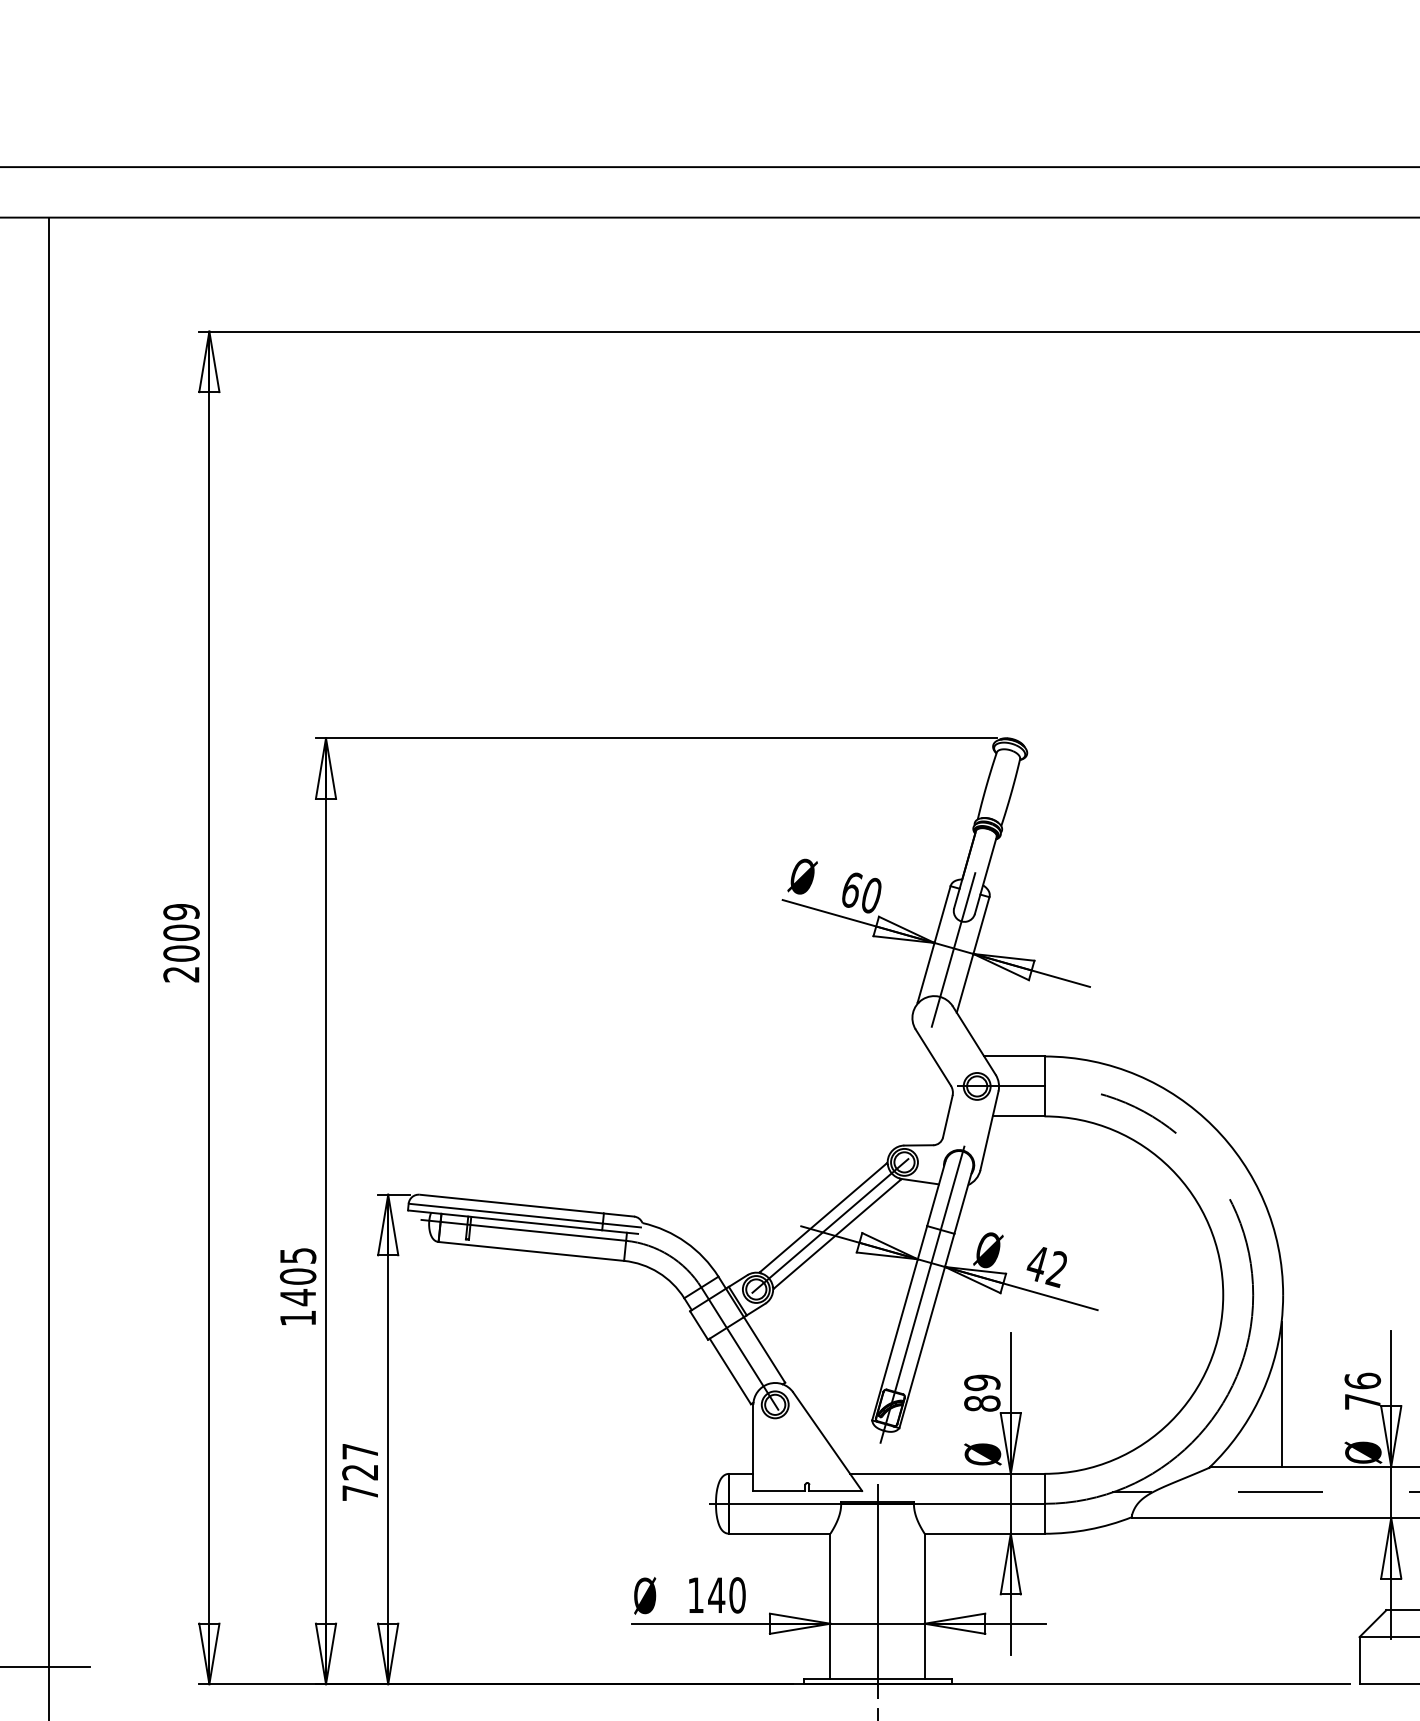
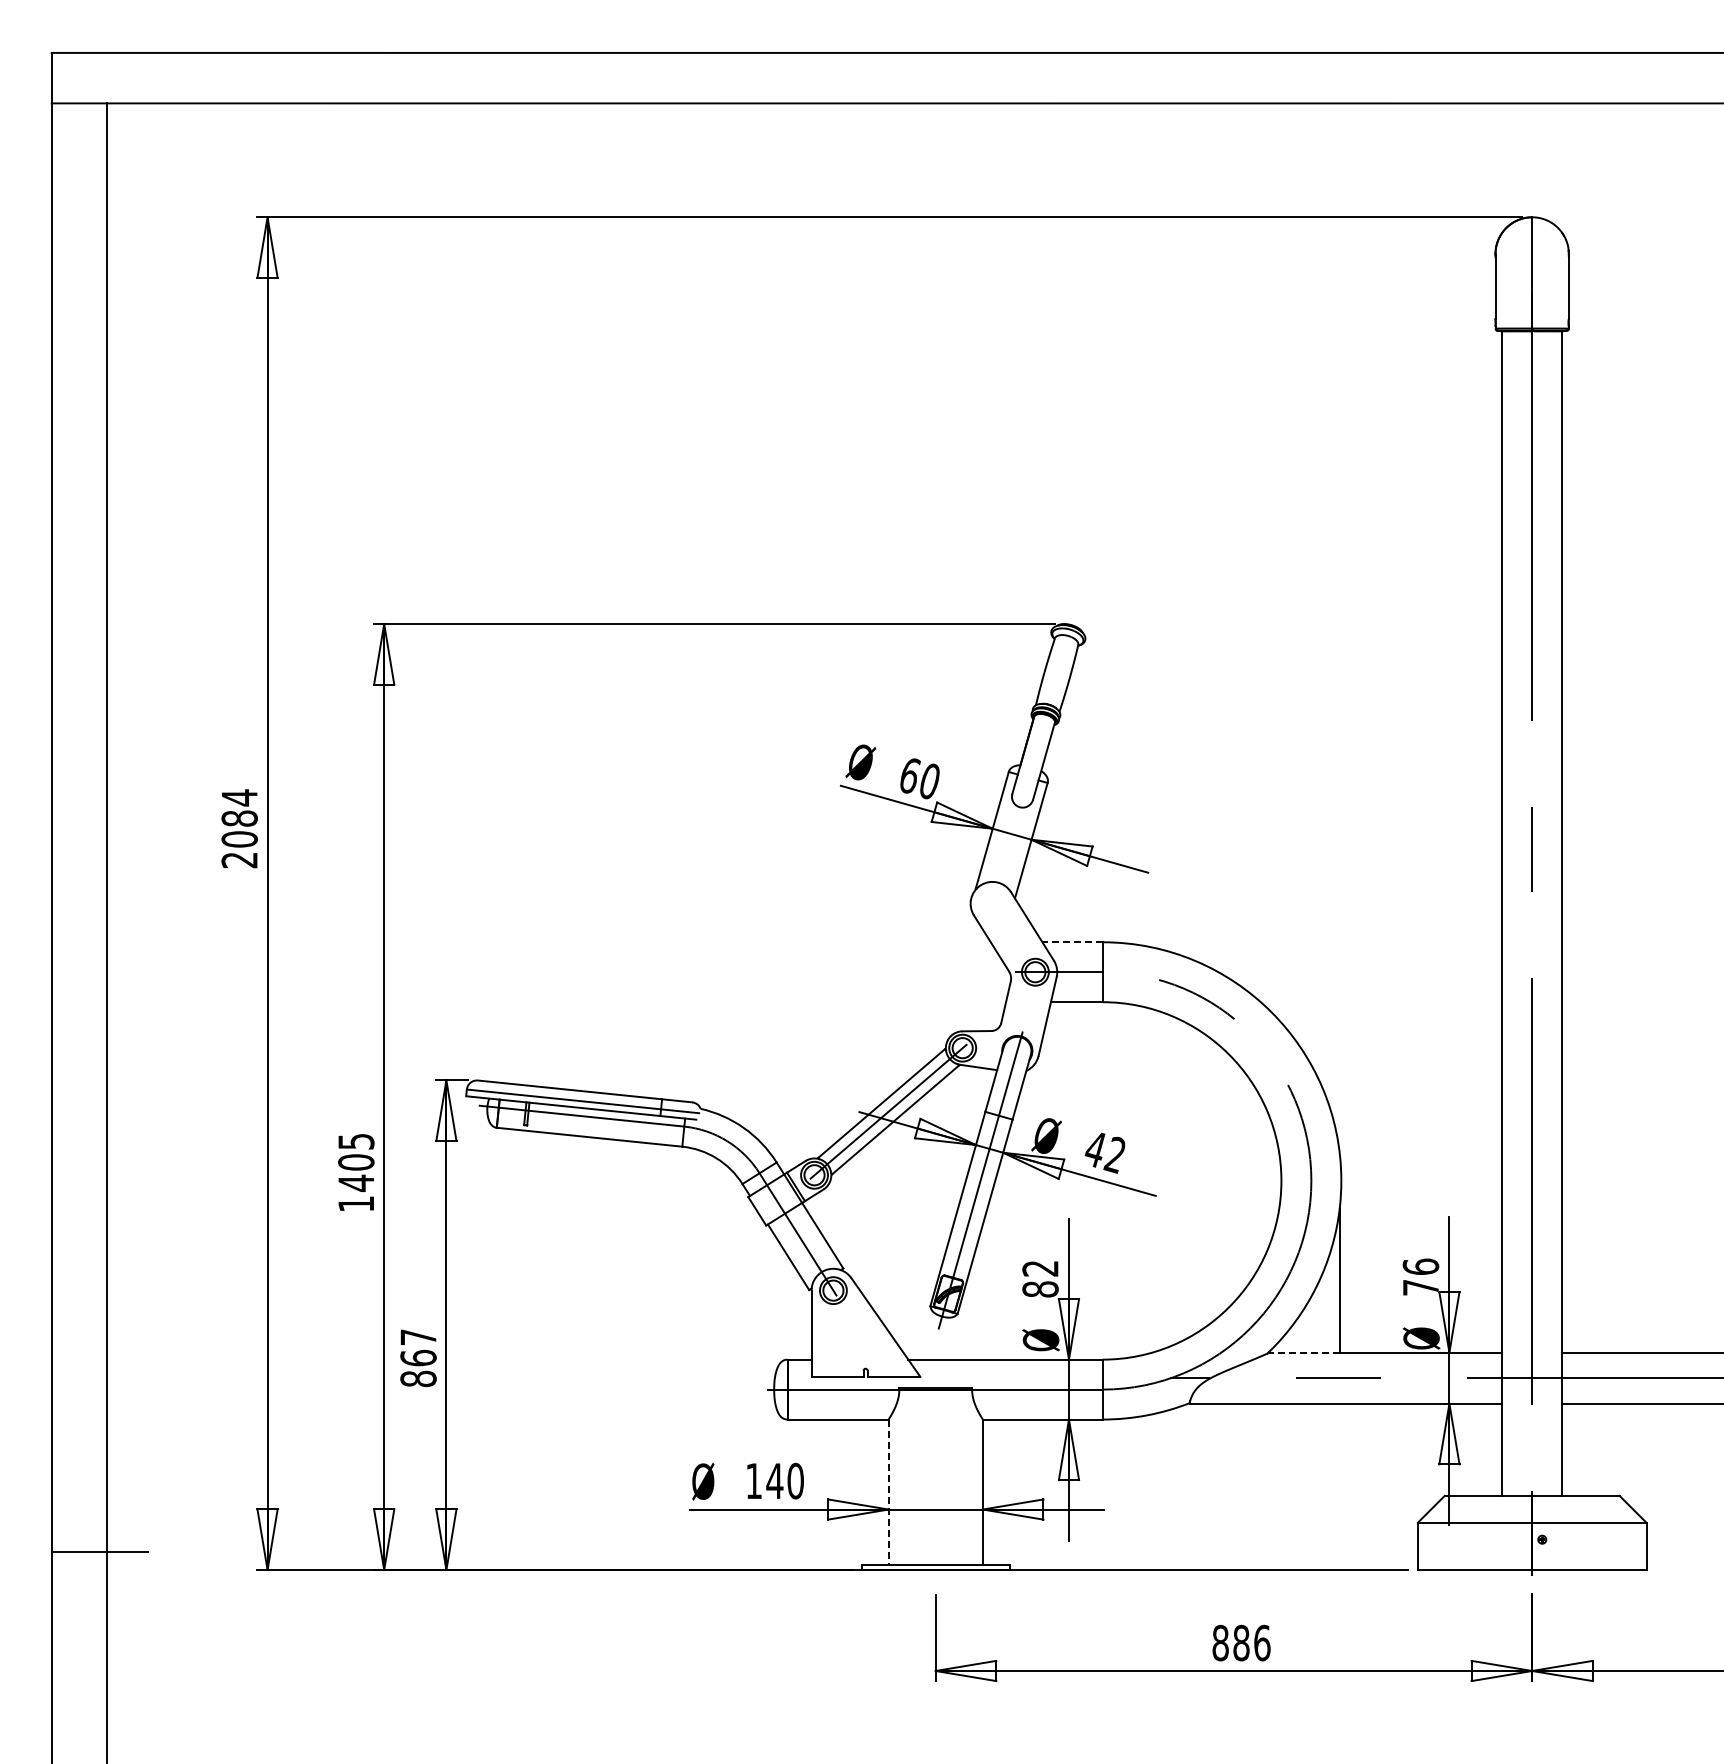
text: (181, 921) -> (239, 807), 2009 -> 2084
line: (953, 949) -> (1011, 835), removed
line: (1014, 1056) -> (1072, 942), solid -> dashed
text: (982, 1382) -> (1040, 1268), 89 -> 82
line: (1246, 1466) -> (1304, 1352), solid -> dashed
text: (360, 1482) -> (418, 1368), 727 -> 867
line: (877, 1590) -> (935, 1476), removed
line: (830, 1606) -> (888, 1492), solid -> dashed

